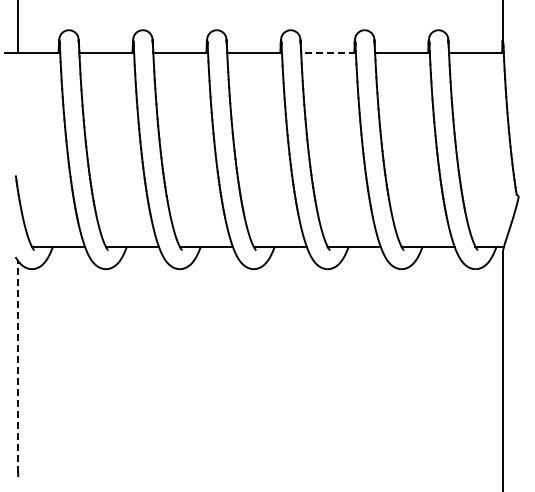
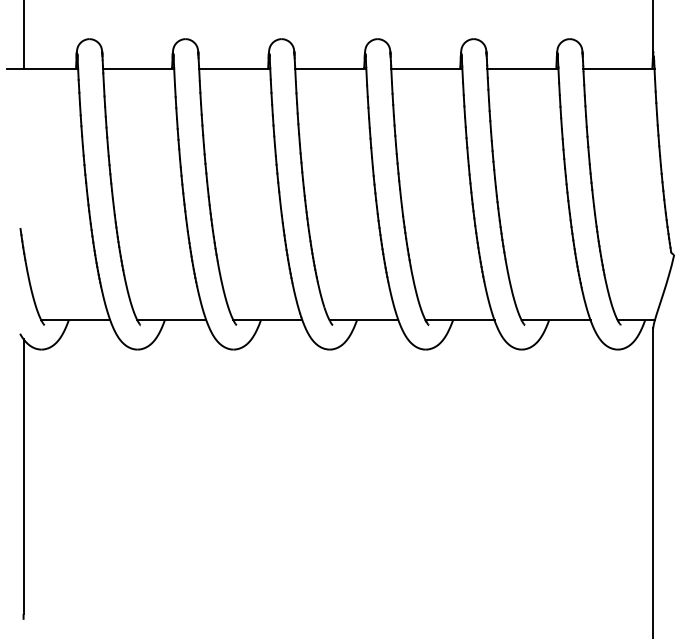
line: (328, 52) -> (426, 68), dashed -> solid
line: (18, 366) -> (23, 476), dashed -> solid

